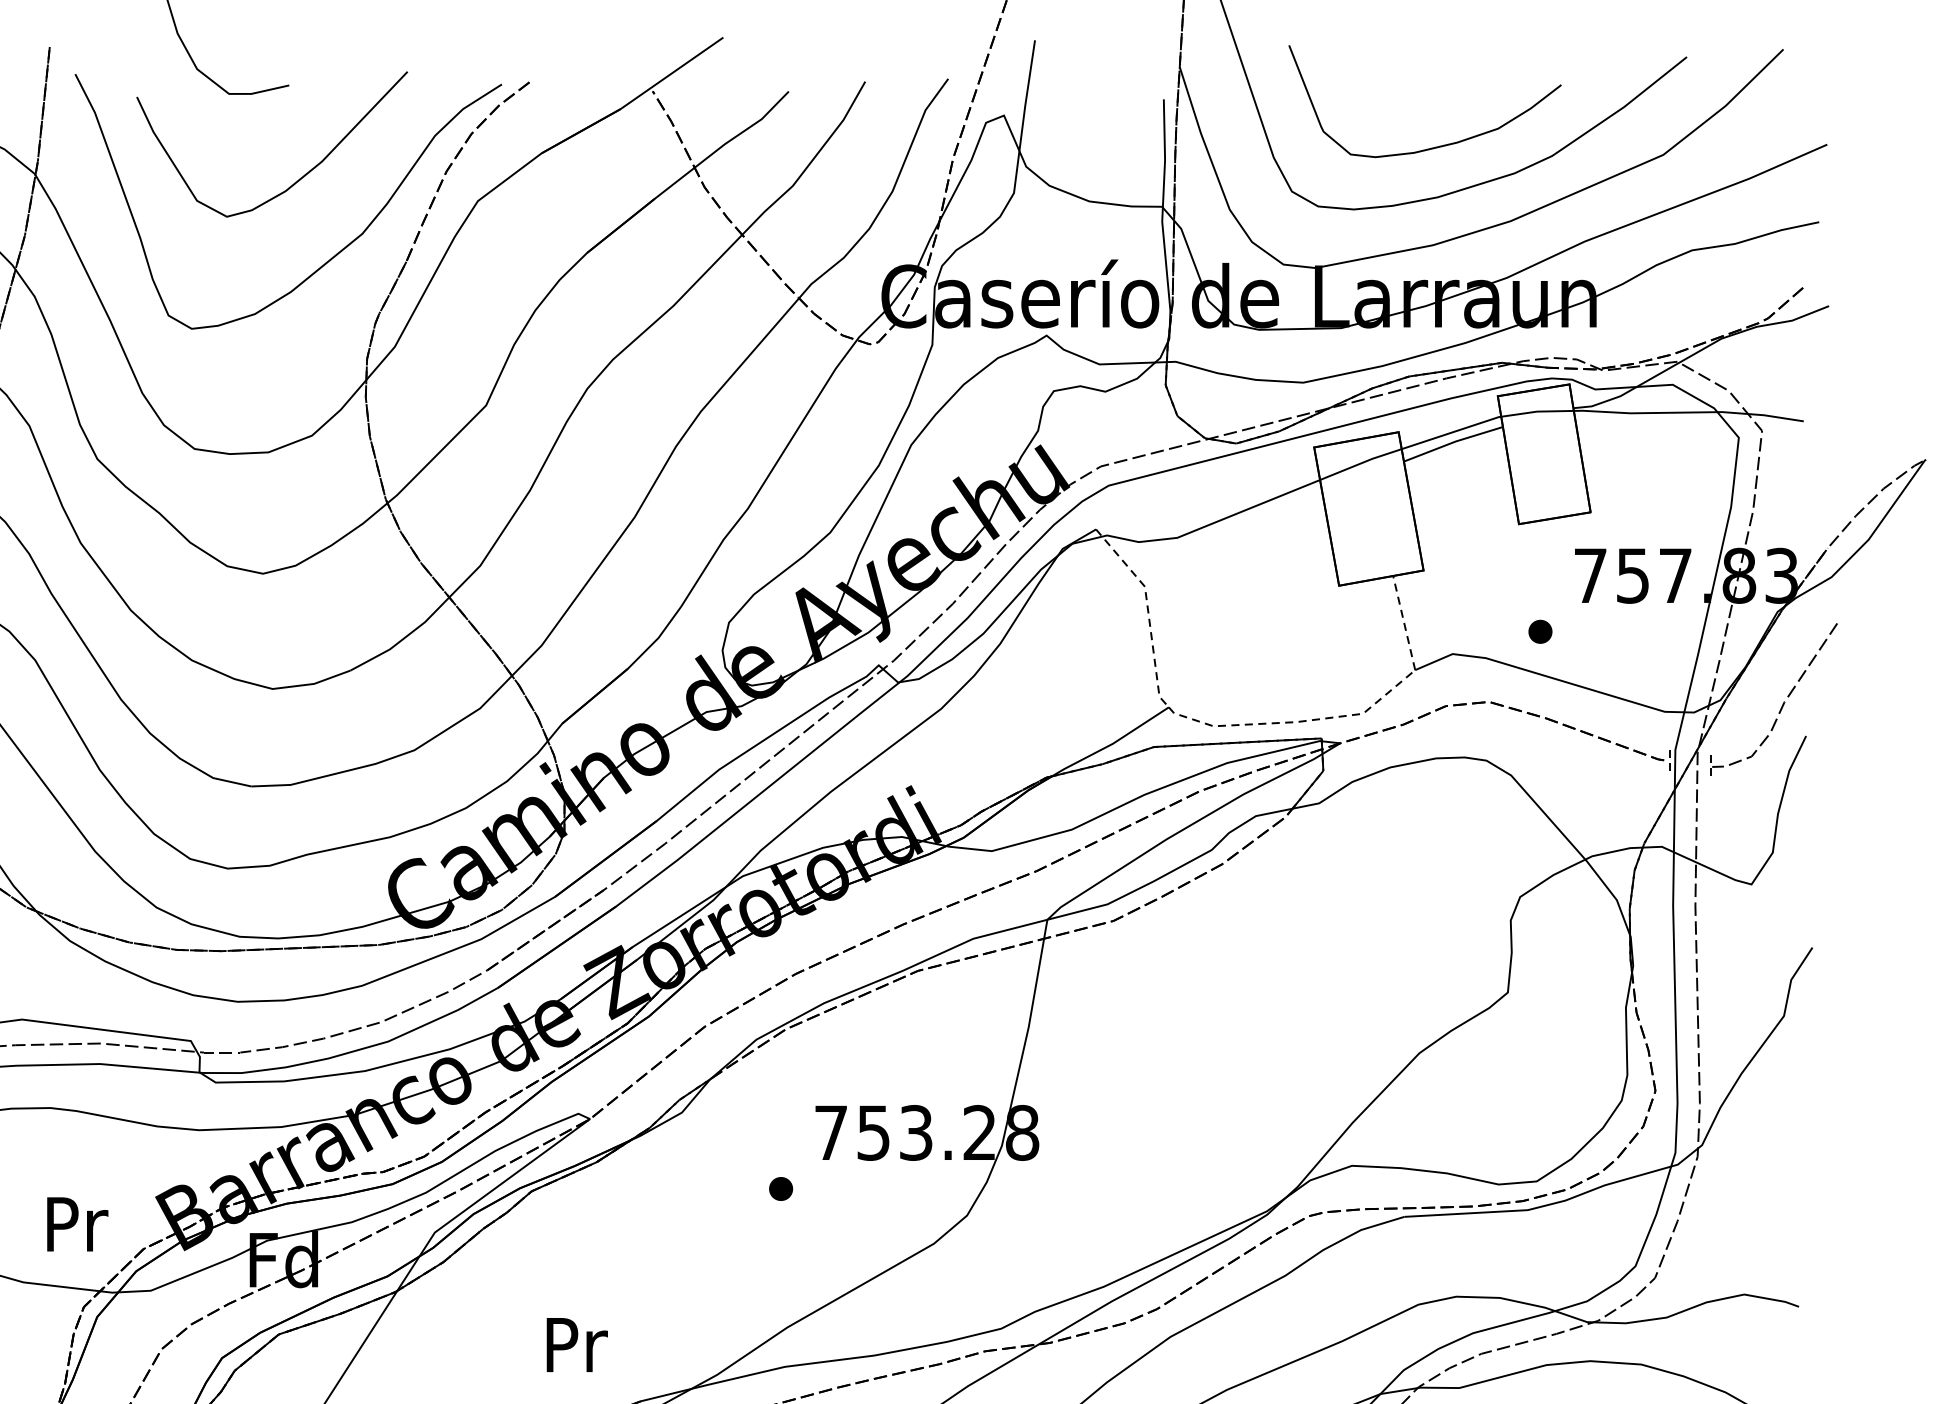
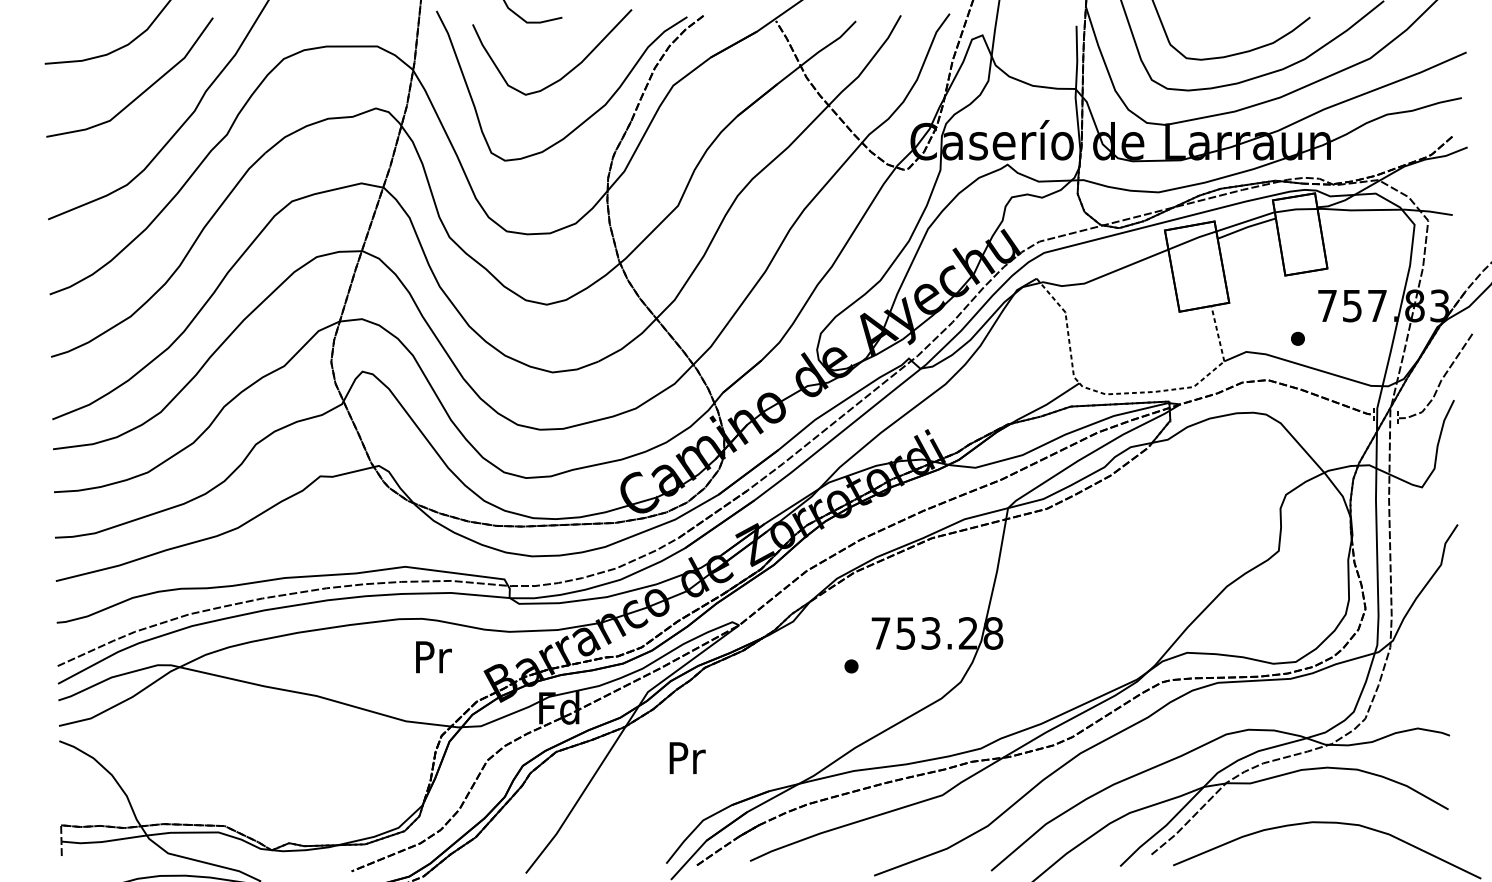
text: (76, 1224) -> (433, 657), moved
text: (576, 1343) -> (687, 757), moved

